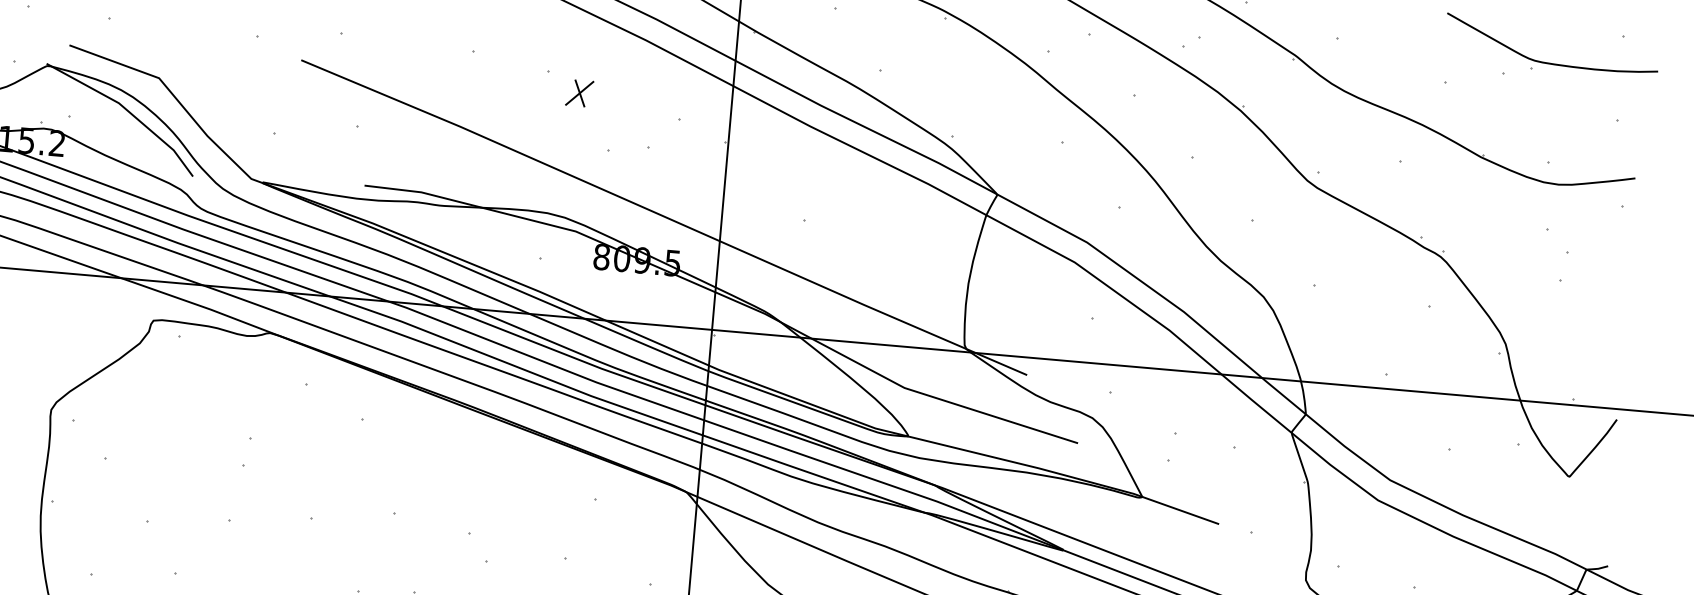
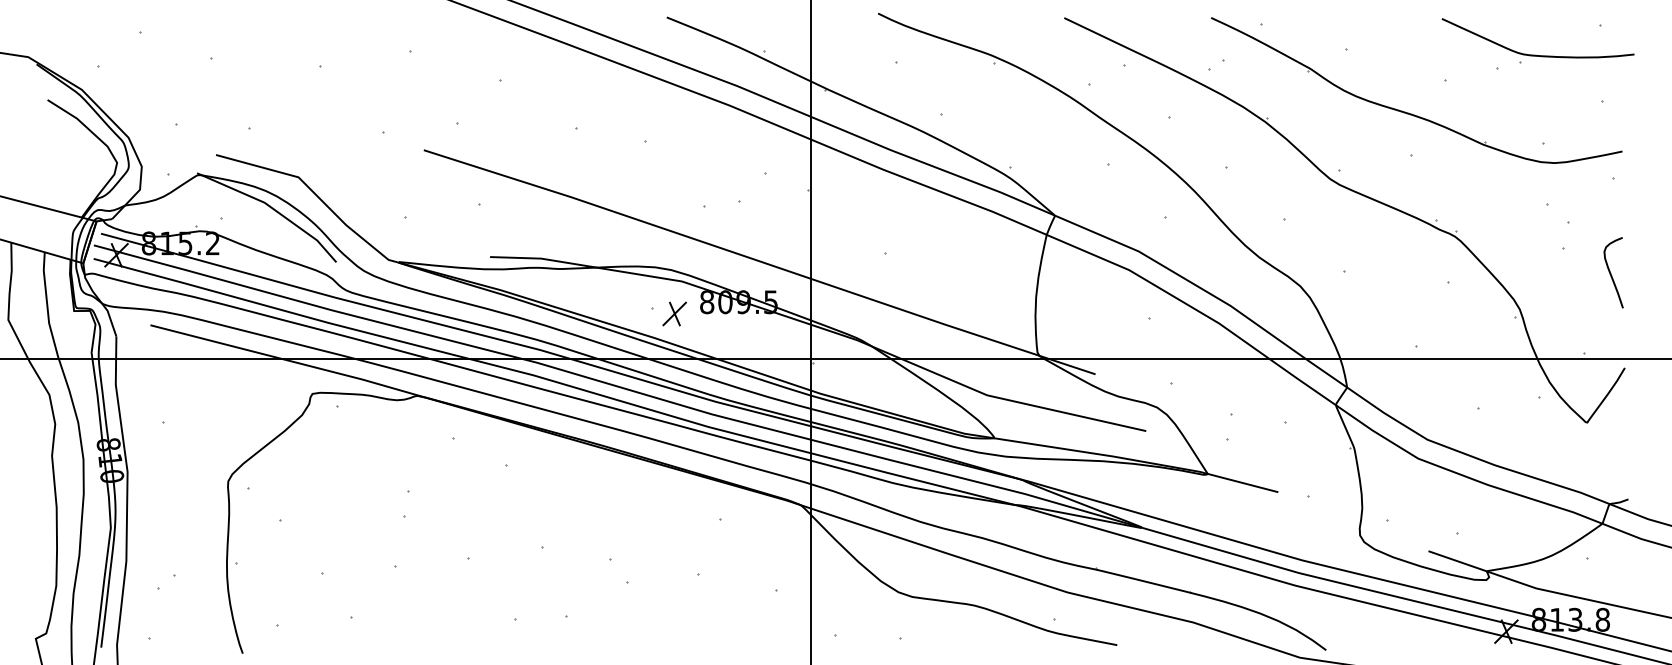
part: (579, 92) -> (674, 313), moved
curve: (1611, 313) -> (1611, 273), added

